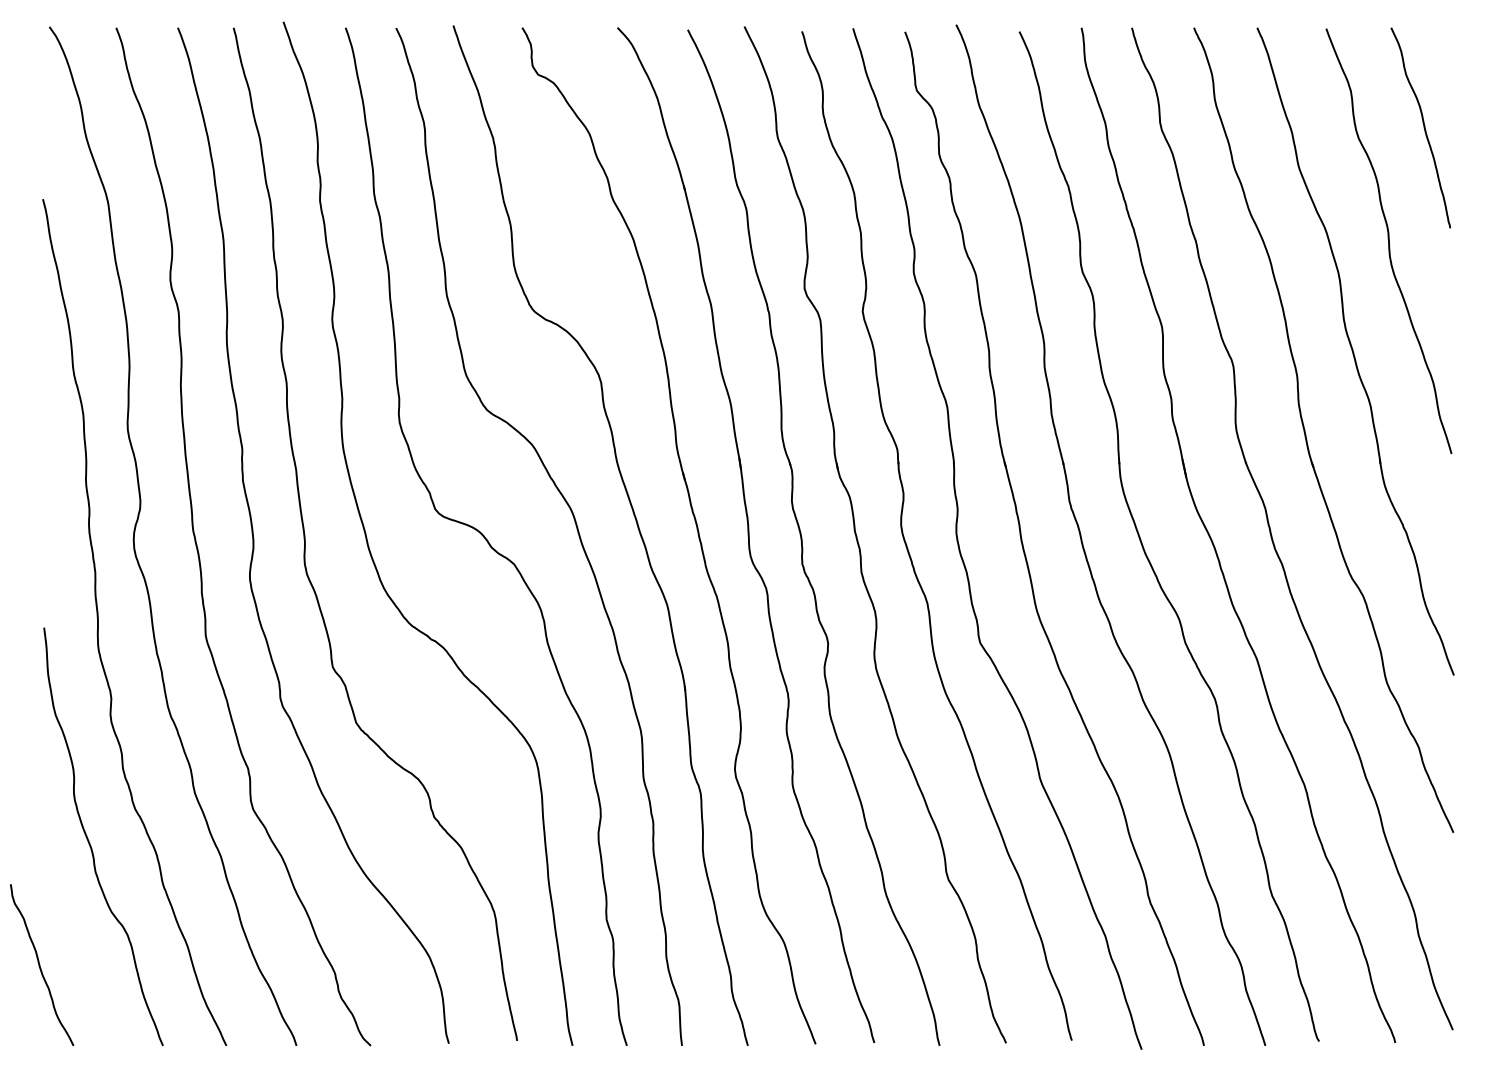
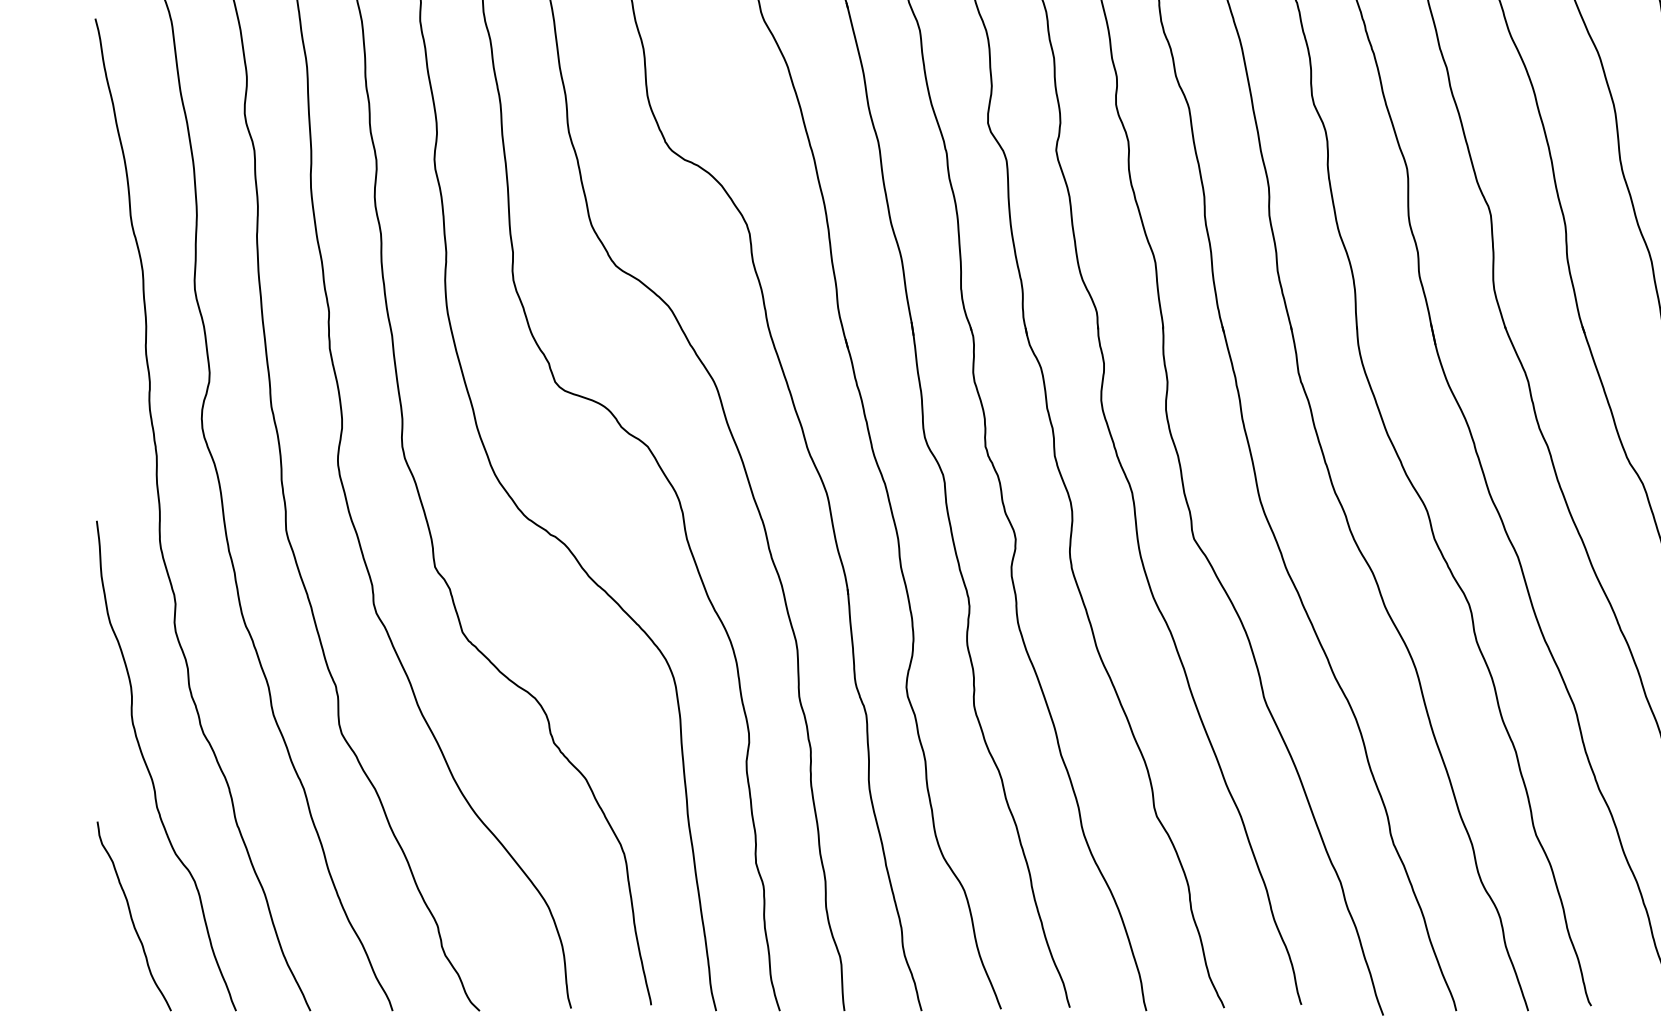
curve: (40, 964) -> (132, 915), moved

